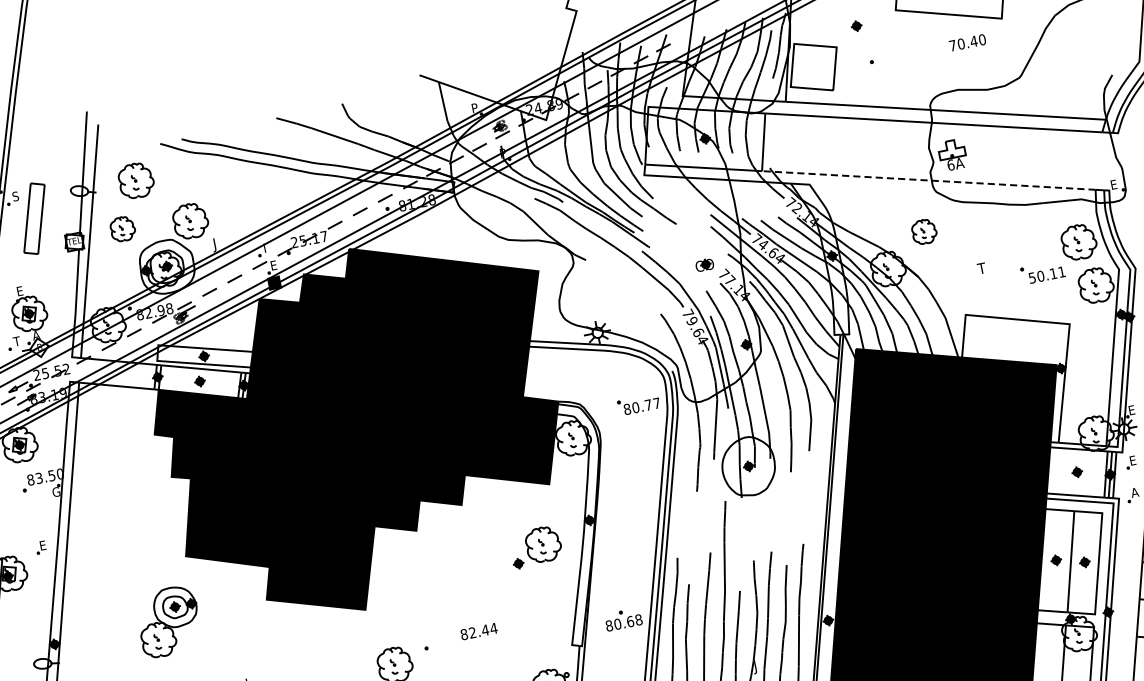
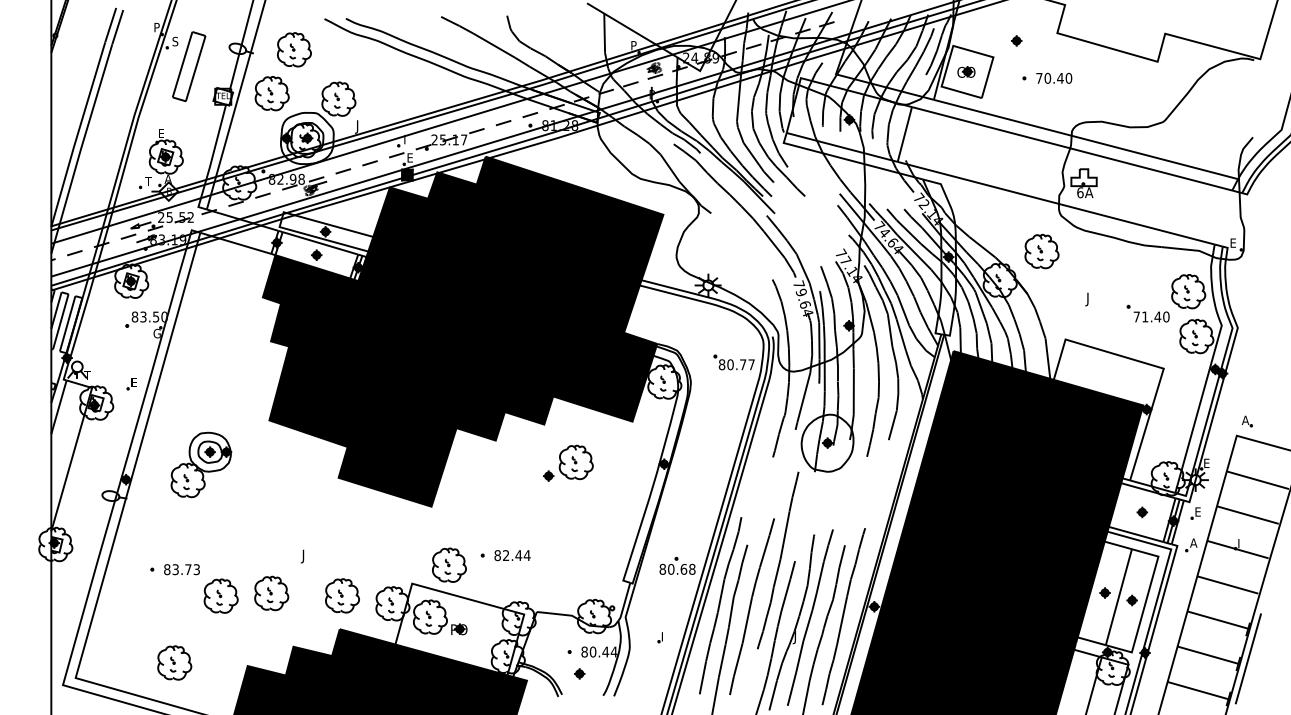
text: (967, 41) -> (1054, 77), moved
line: (929, 180) -> (1056, 203), dashed -> solid
part: (122, 229) -> (271, 93), size x1.43
part: (923, 231) -> (1041, 251), size x1.43
part: (704, 264) -> (966, 71), moved
text: (981, 270) -> (1089, 299), T -> J
text: (1046, 274) -> (1151, 316), 50.11 -> 71.40
part: (535, 546) -> (568, 462), moved
part: (169, 621) -> (201, 464), moved
text: (479, 631) -> (512, 555), moved

